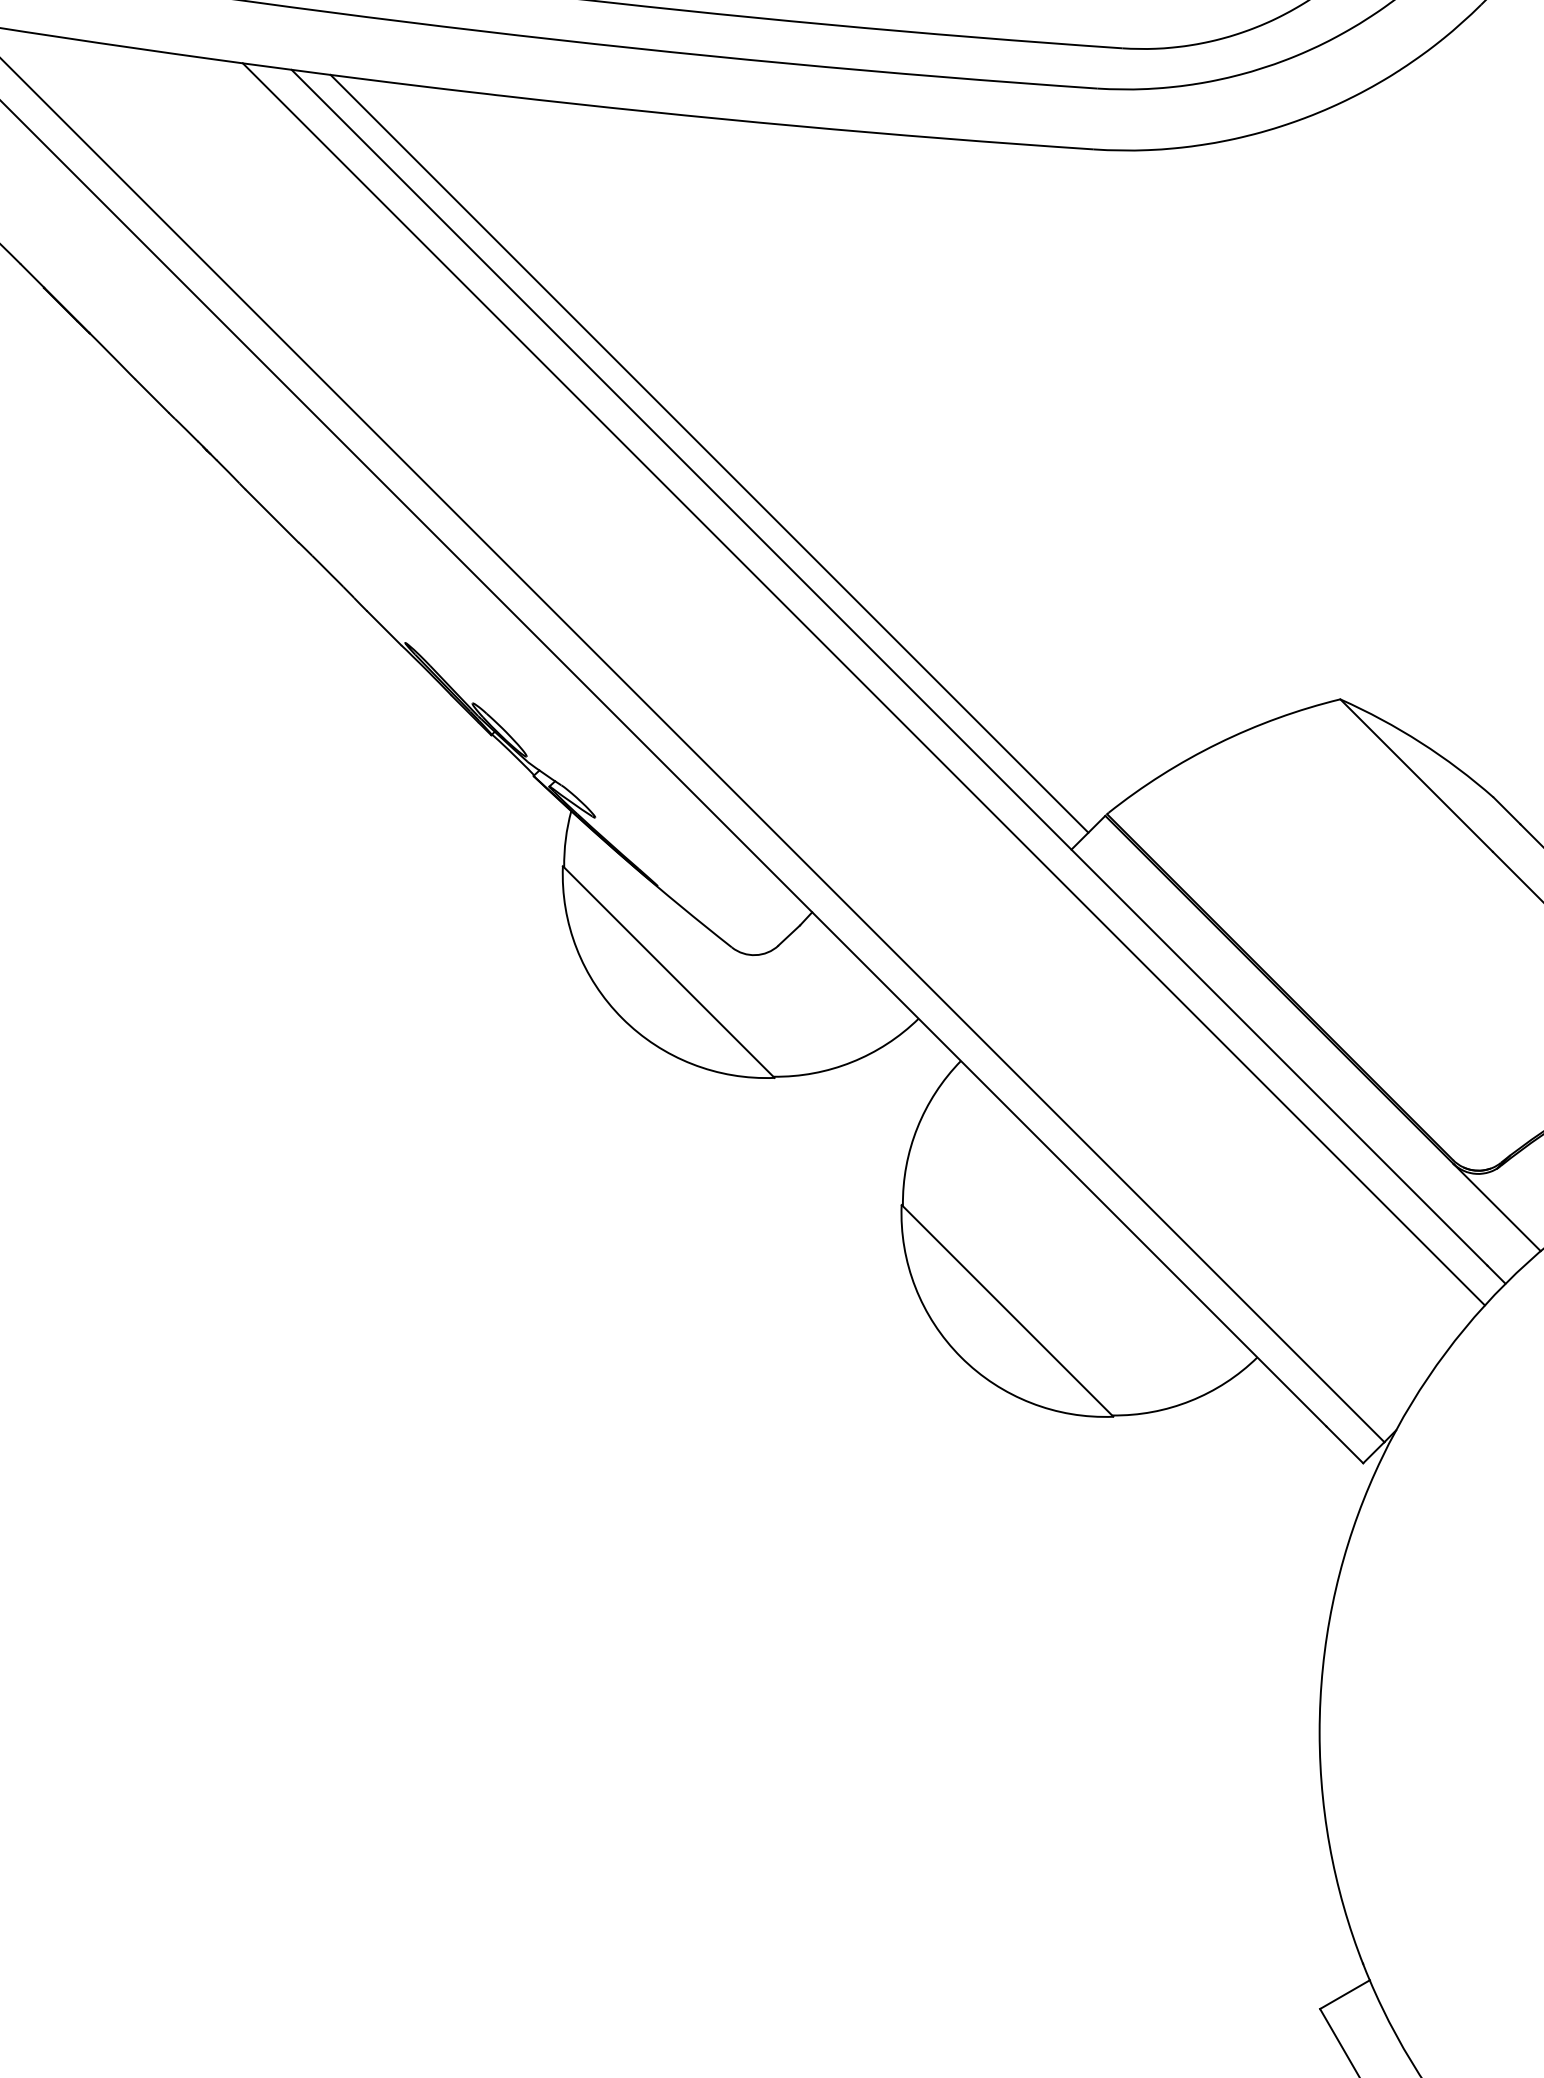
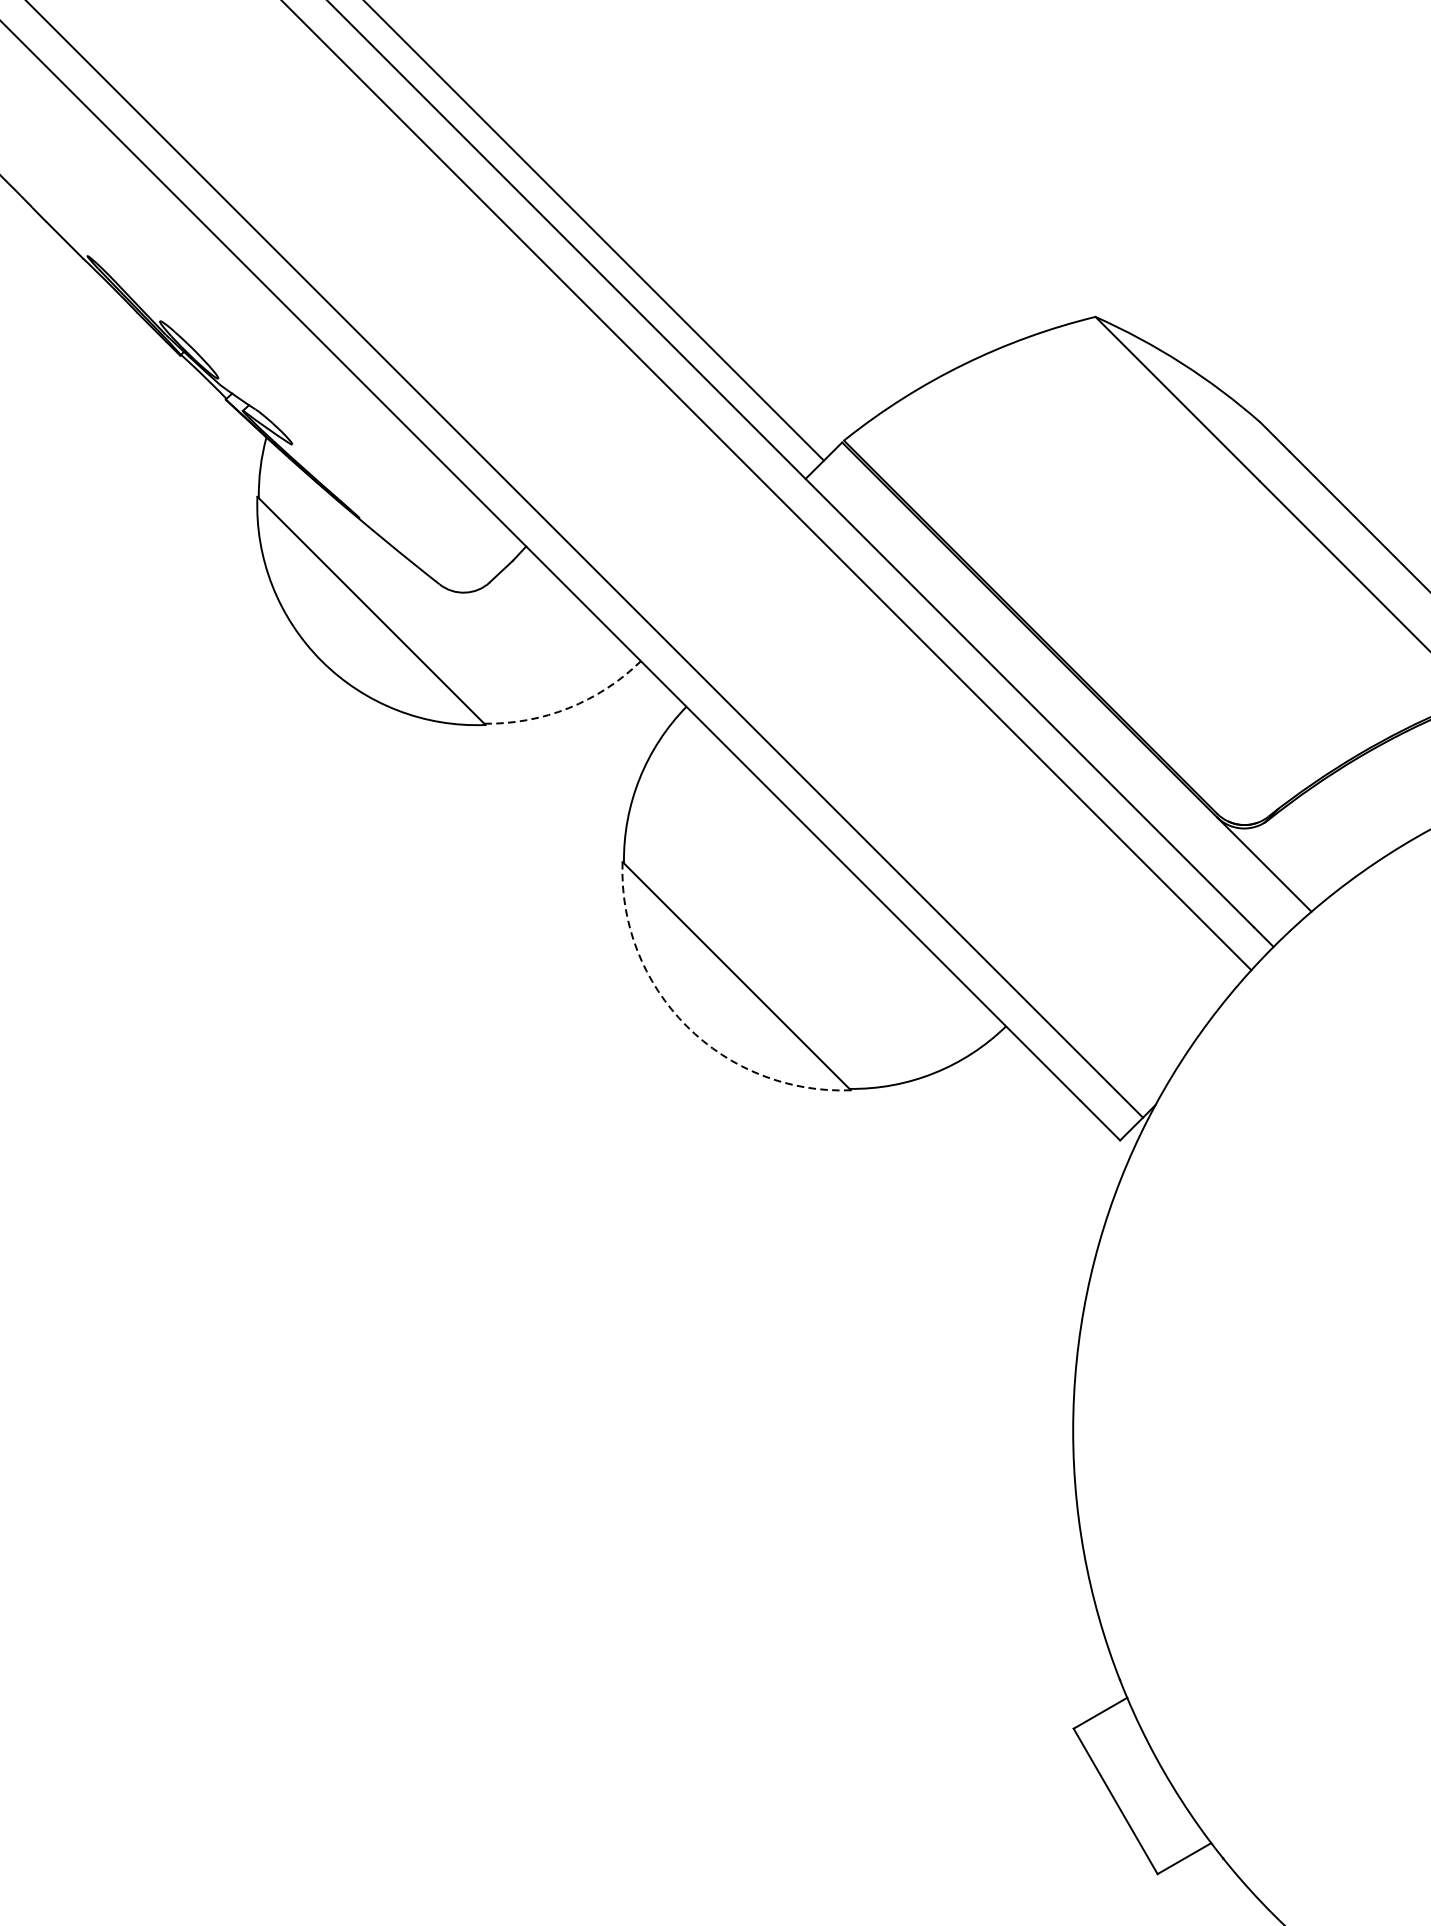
arc: (851, 1062) -> (568, 708), solid -> dashed
arc: (961, 1357) -> (687, 1026), solid -> dashed

